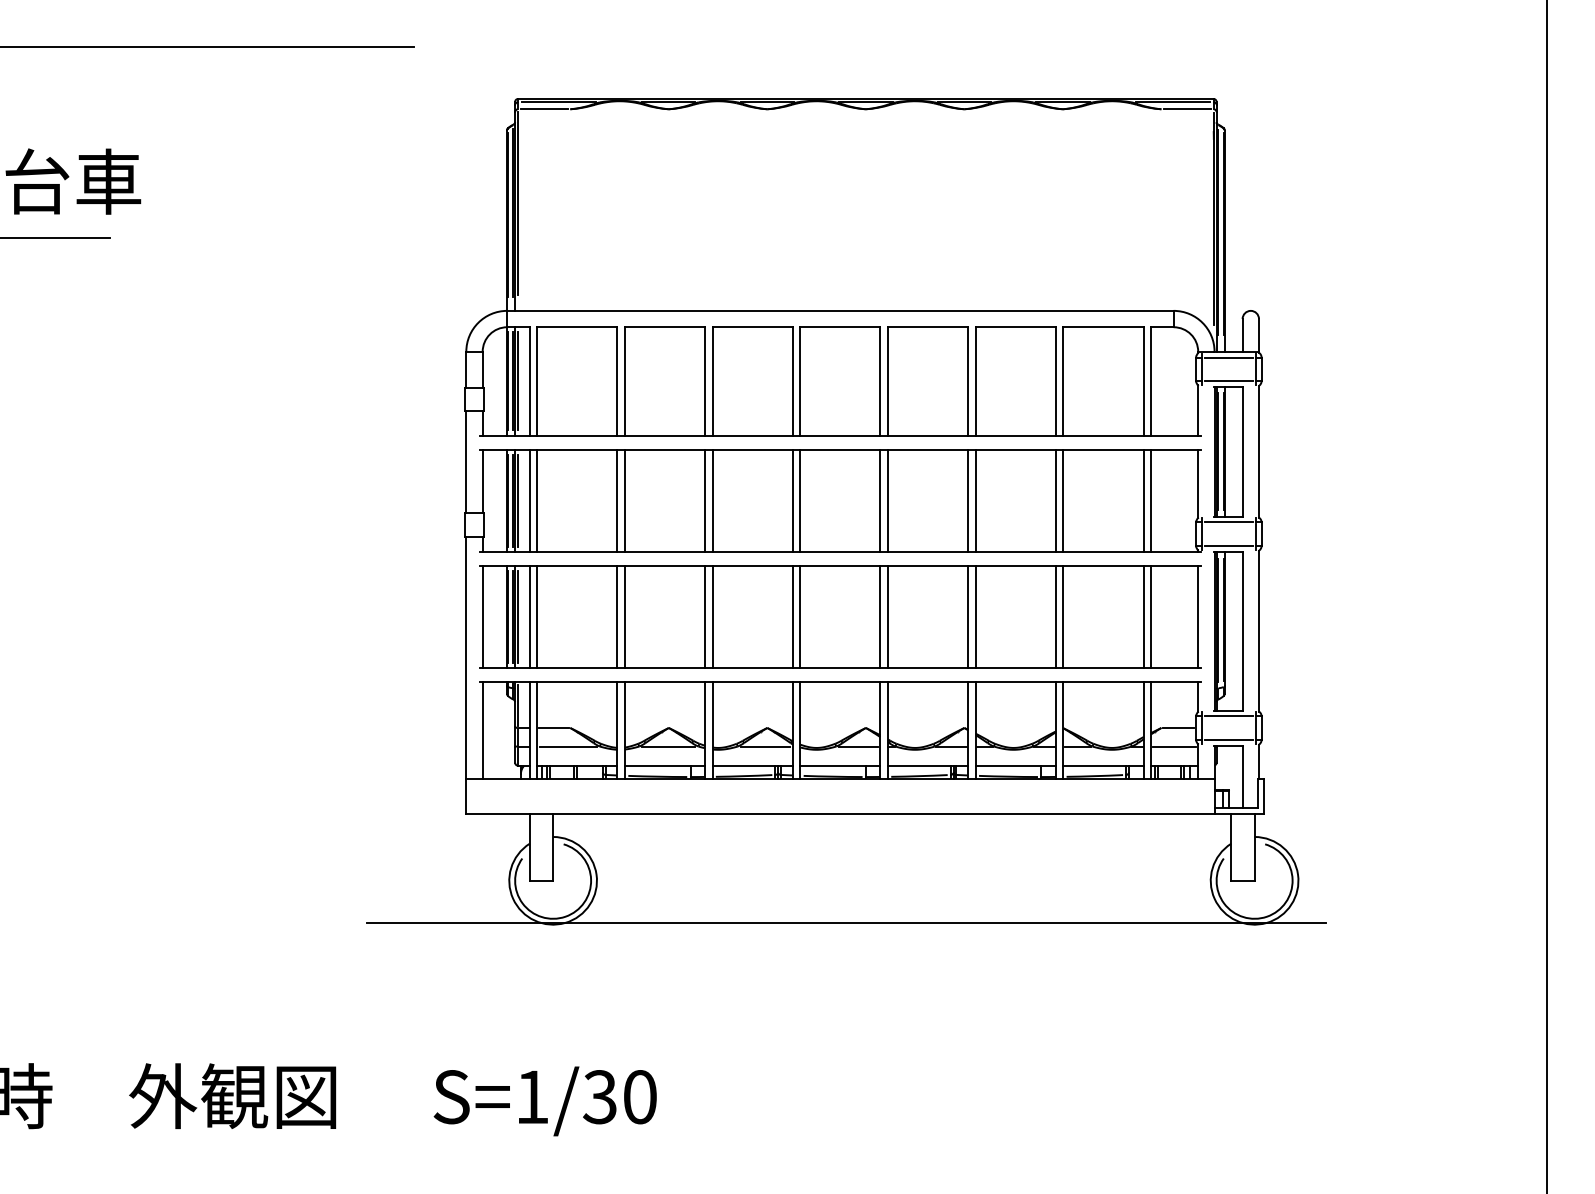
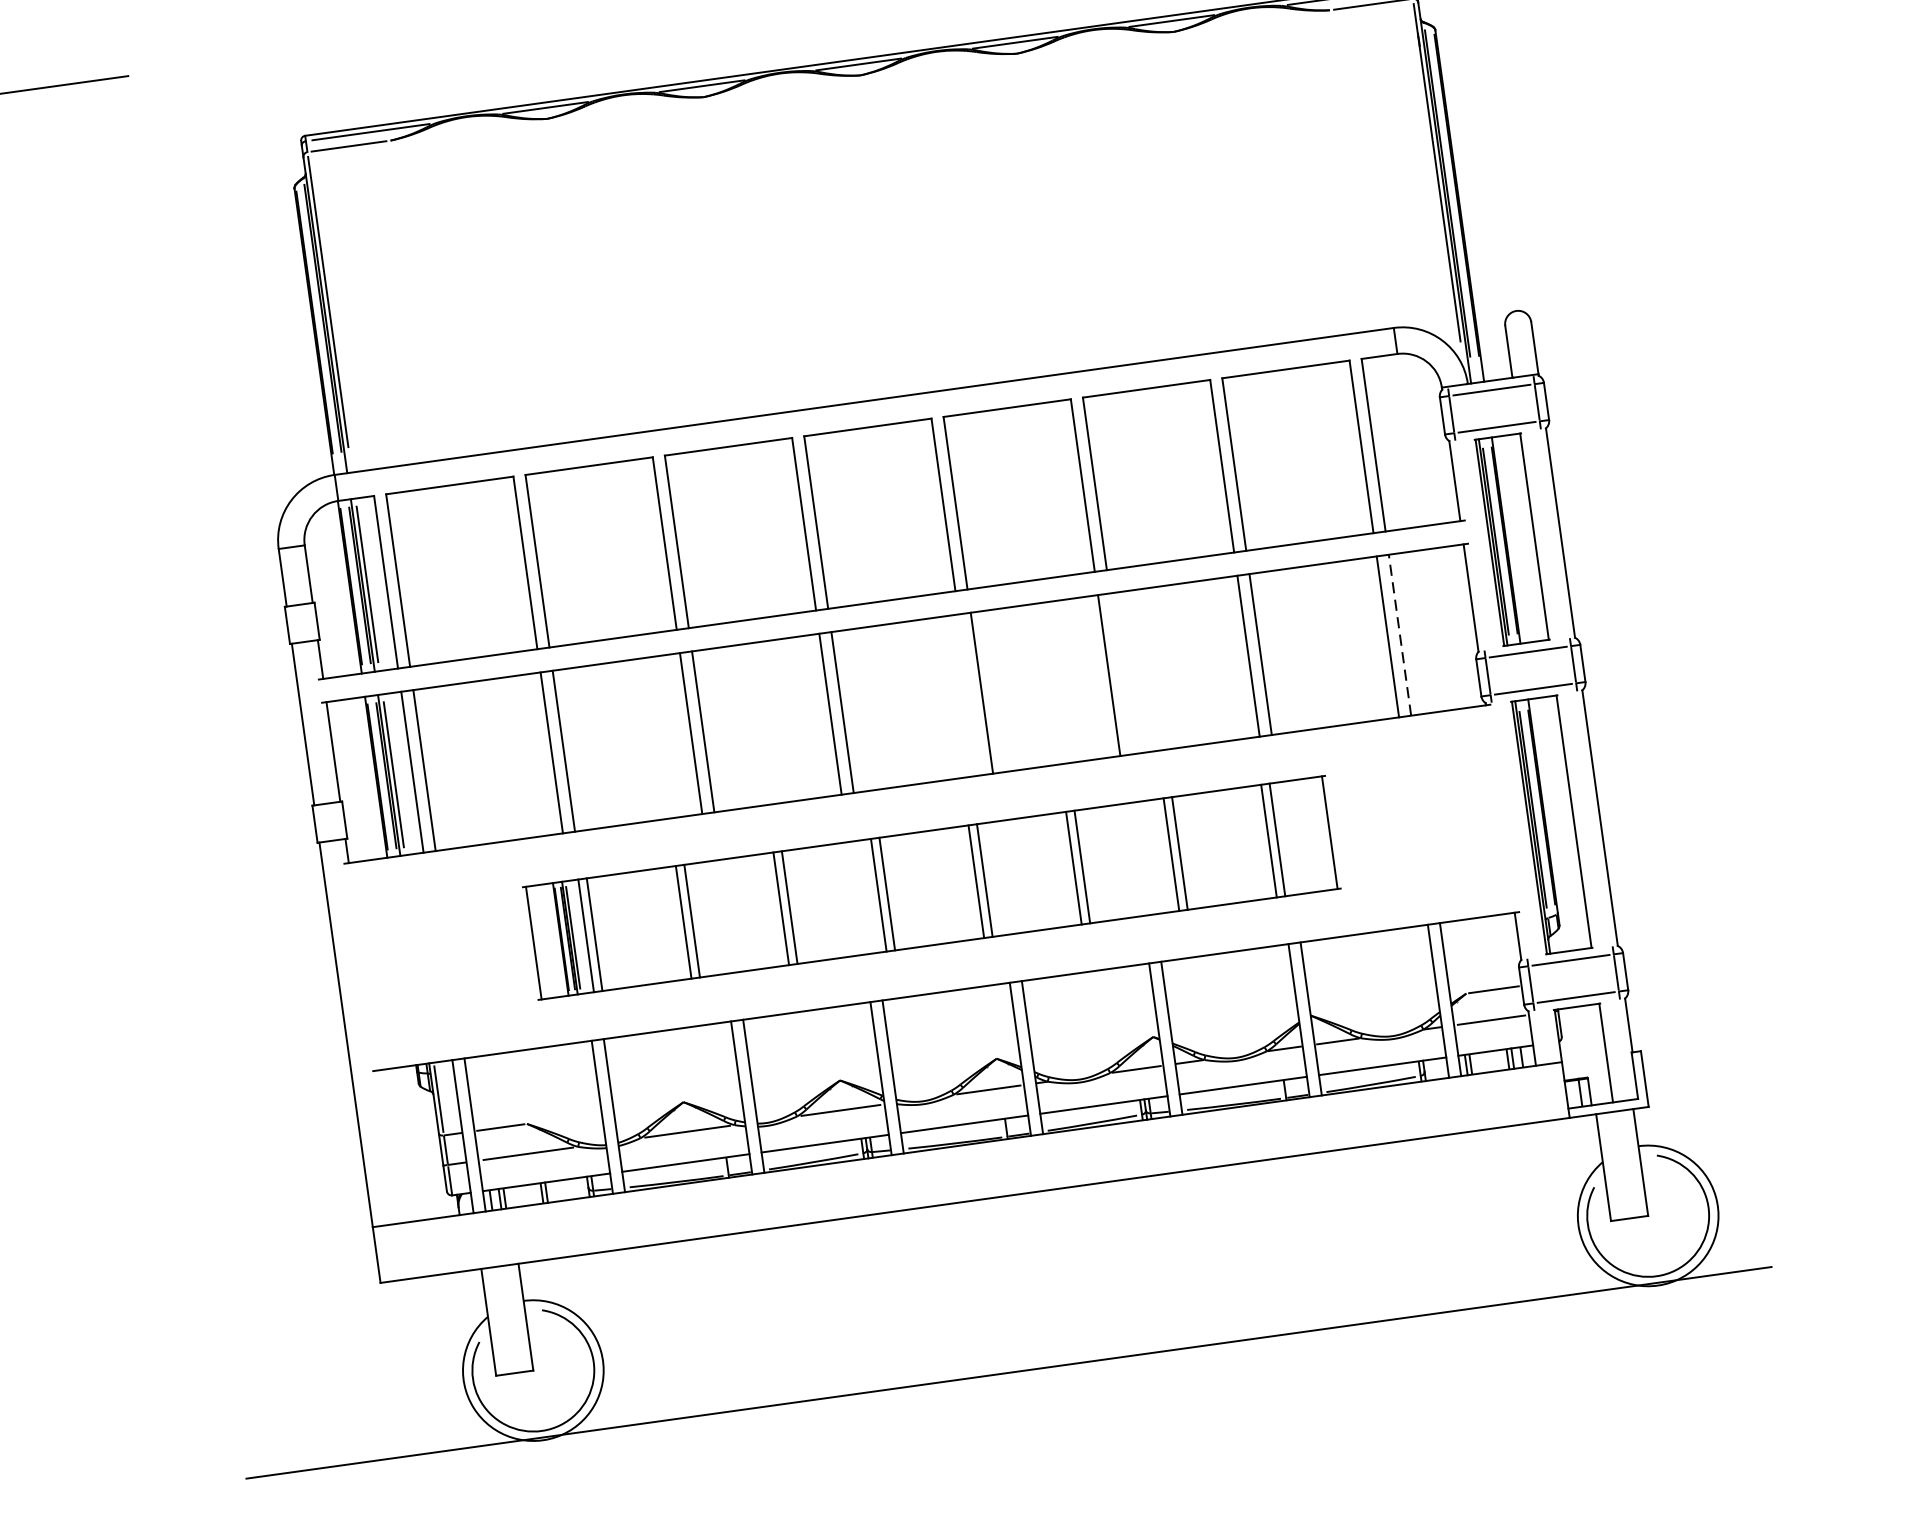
line: (880, 500) -> (969, 693), removed
line: (975, 500) -> (1120, 673), removed
line: (1151, 501) -> (1400, 635), solid -> dashed
part: (840, 616) -> (931, 887), size x0.7
line: (482, 730) -> (387, 1147), removed

